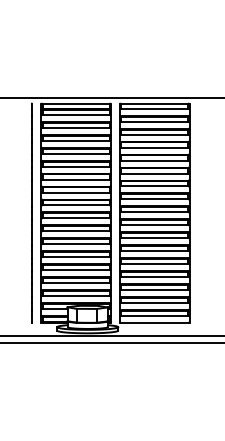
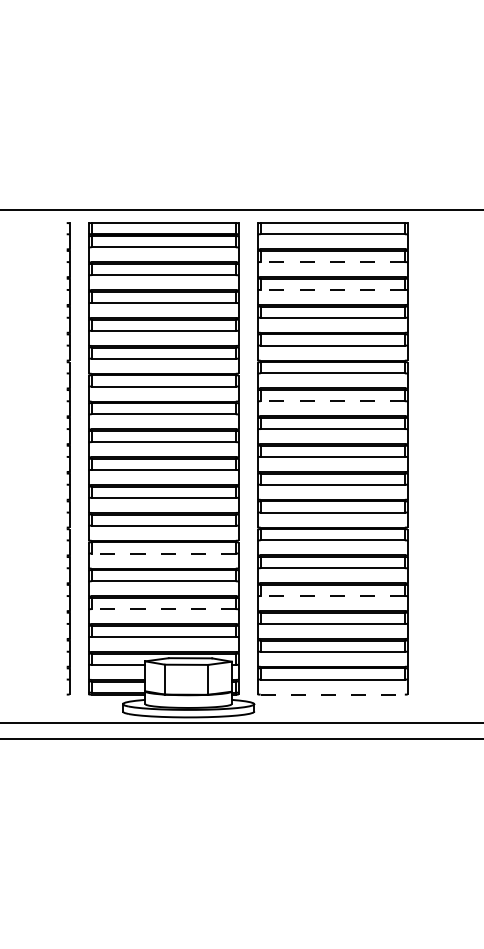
line: (154, 121) -> (332, 261), solid -> dashed
line: (154, 134) -> (332, 289), solid -> dashed
line: (154, 186) -> (332, 401), solid -> dashed
line: (76, 257) -> (164, 554), solid -> dashed
line: (154, 276) -> (332, 595), solid -> dashed
line: (76, 283) -> (164, 610), solid -> dashed
line: (154, 322) -> (332, 694), solid -> dashed

